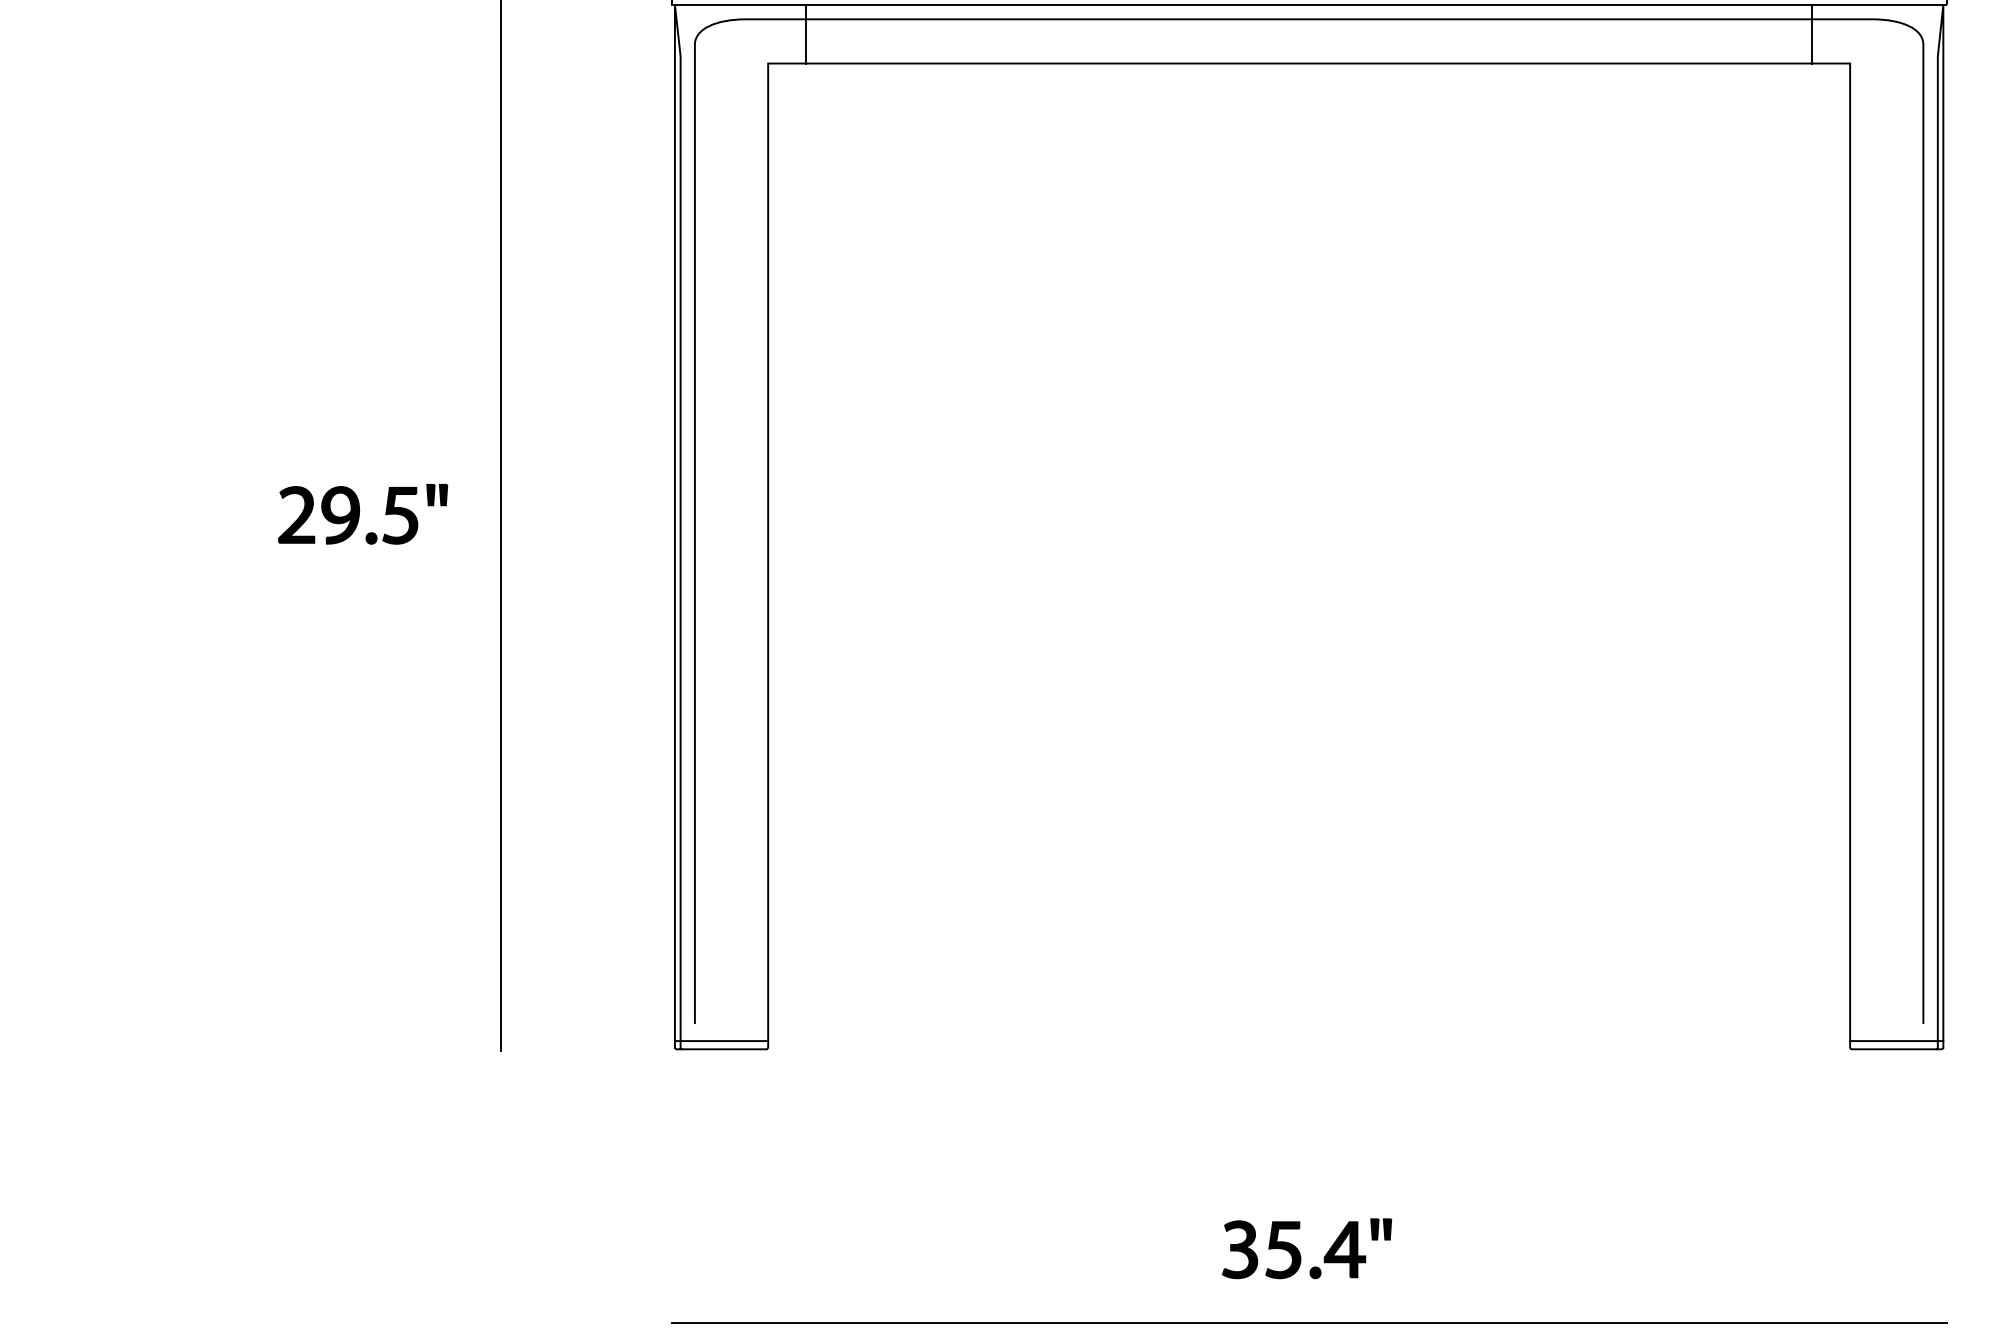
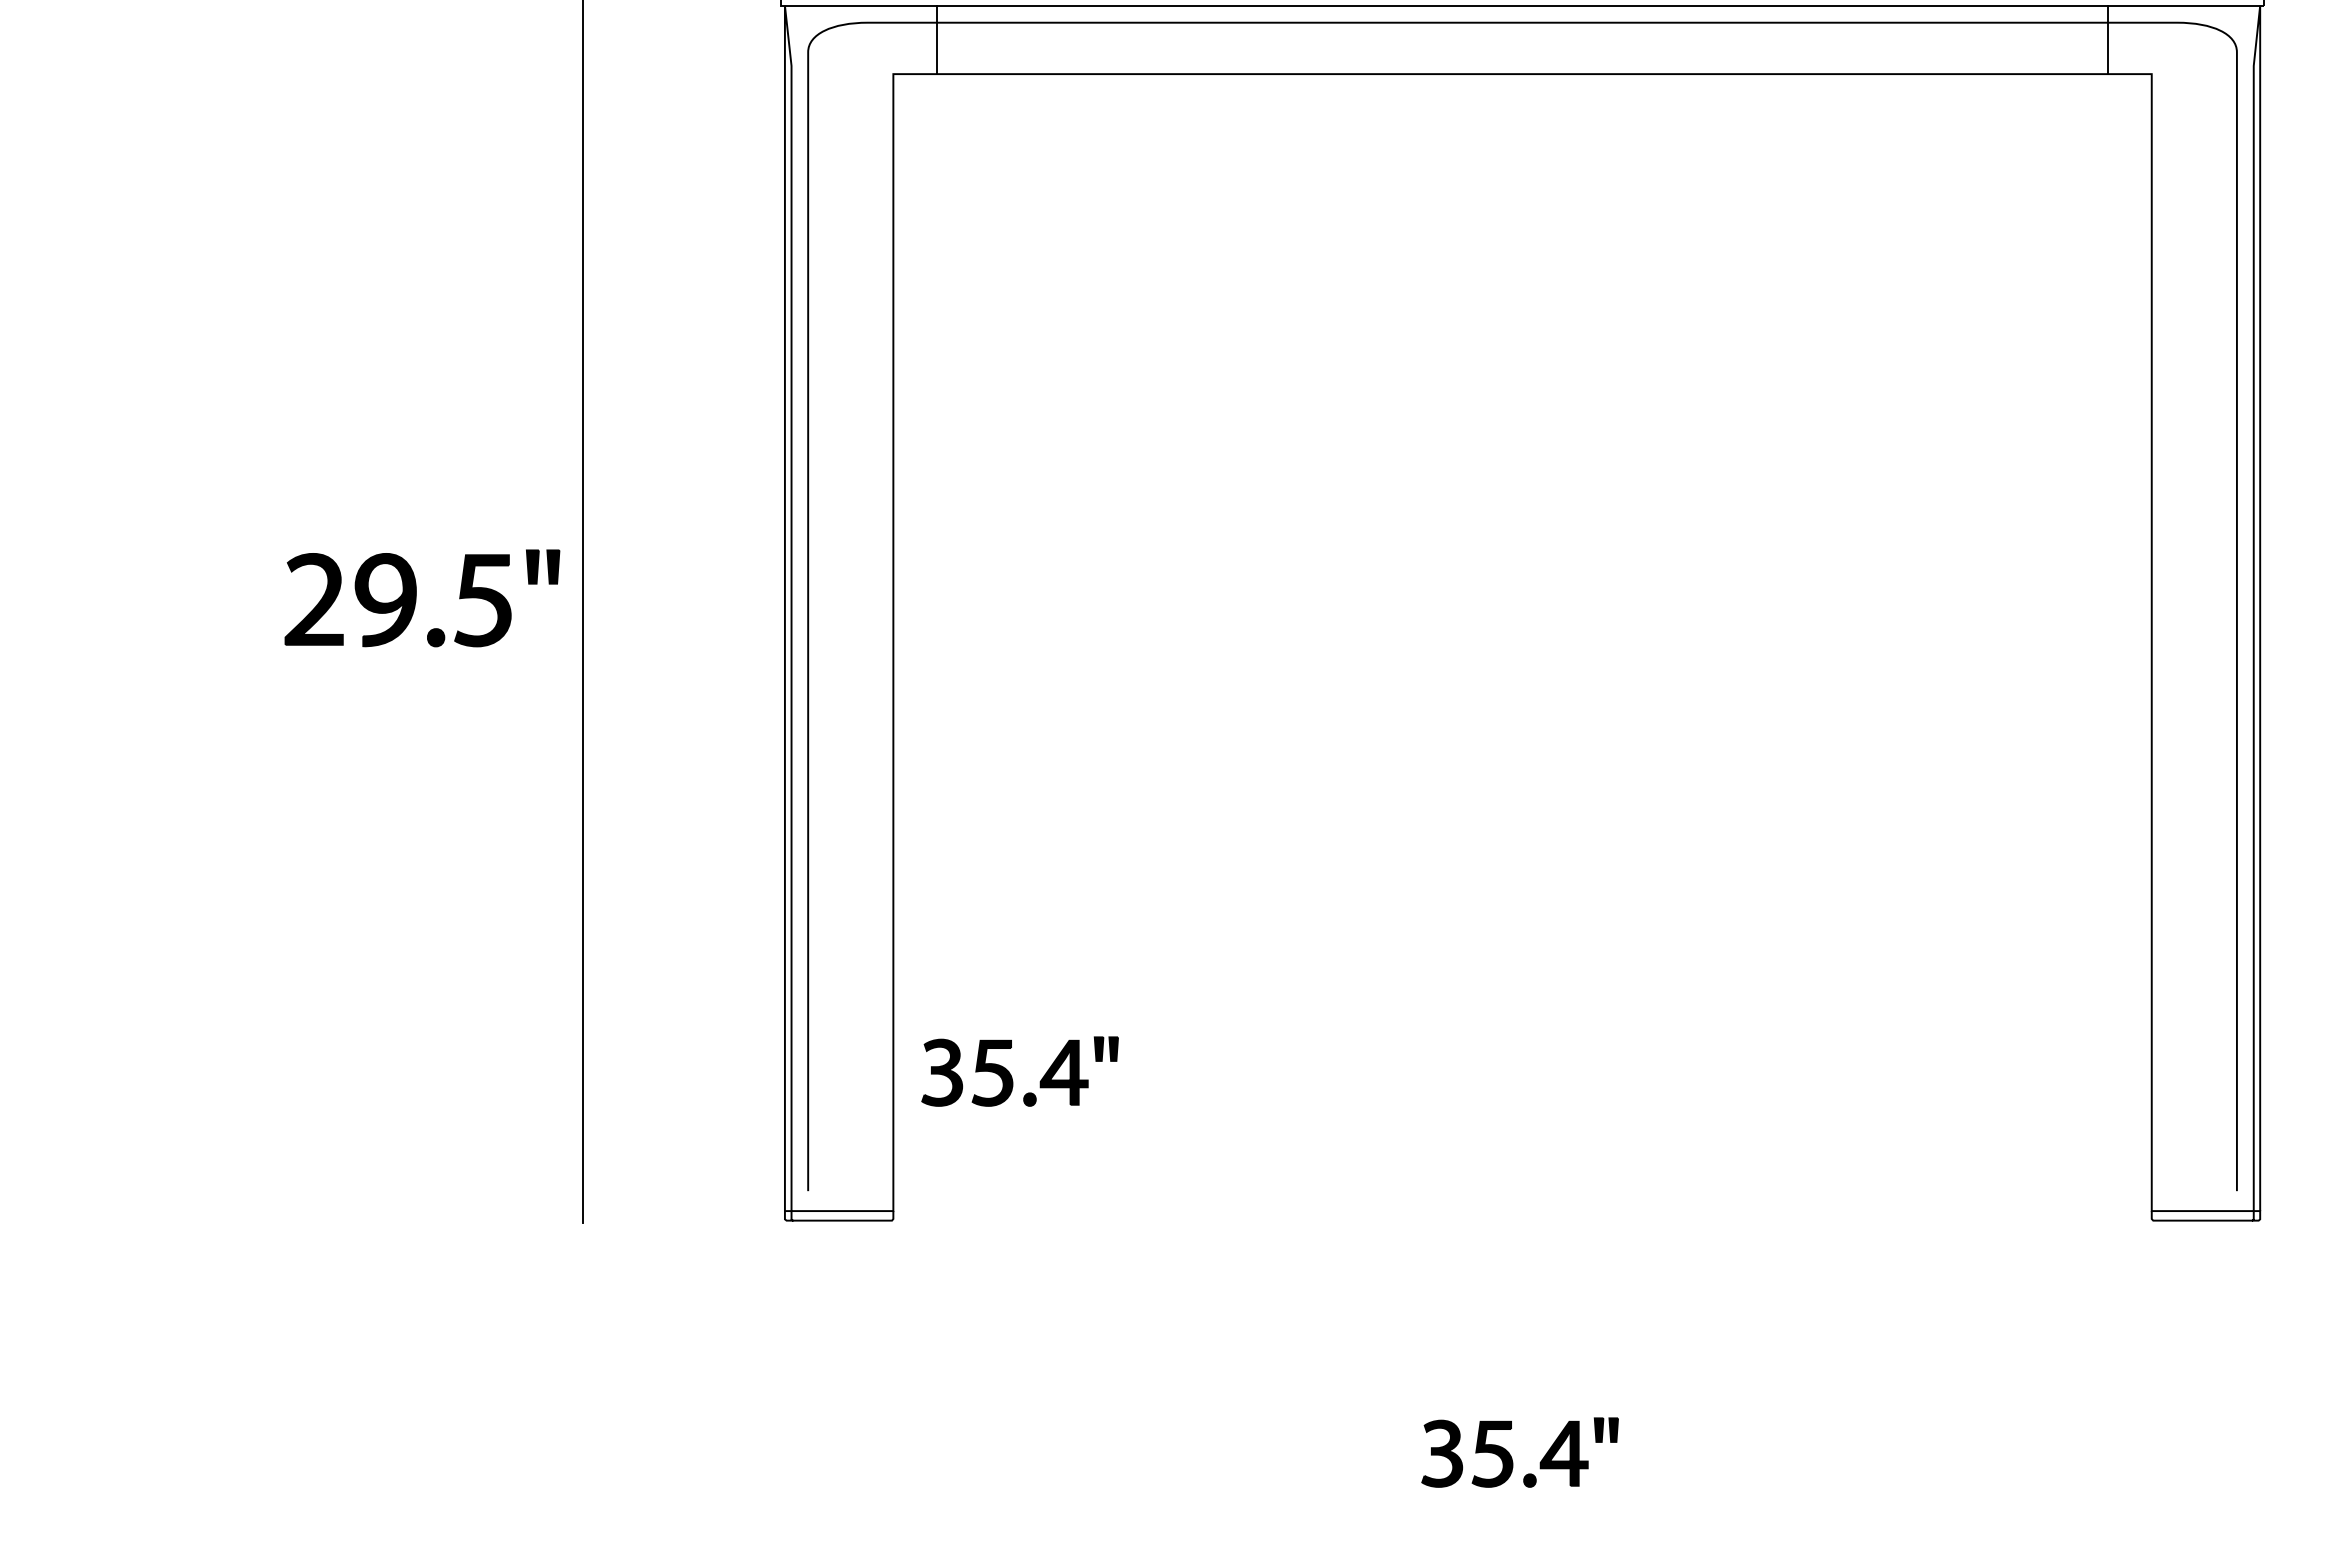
part: (362, 514) -> (421, 598), size x1.4
part: (869, 923) -> (1011, 1074), added
line: (1309, 1323) -> (1522, 1539), removed

